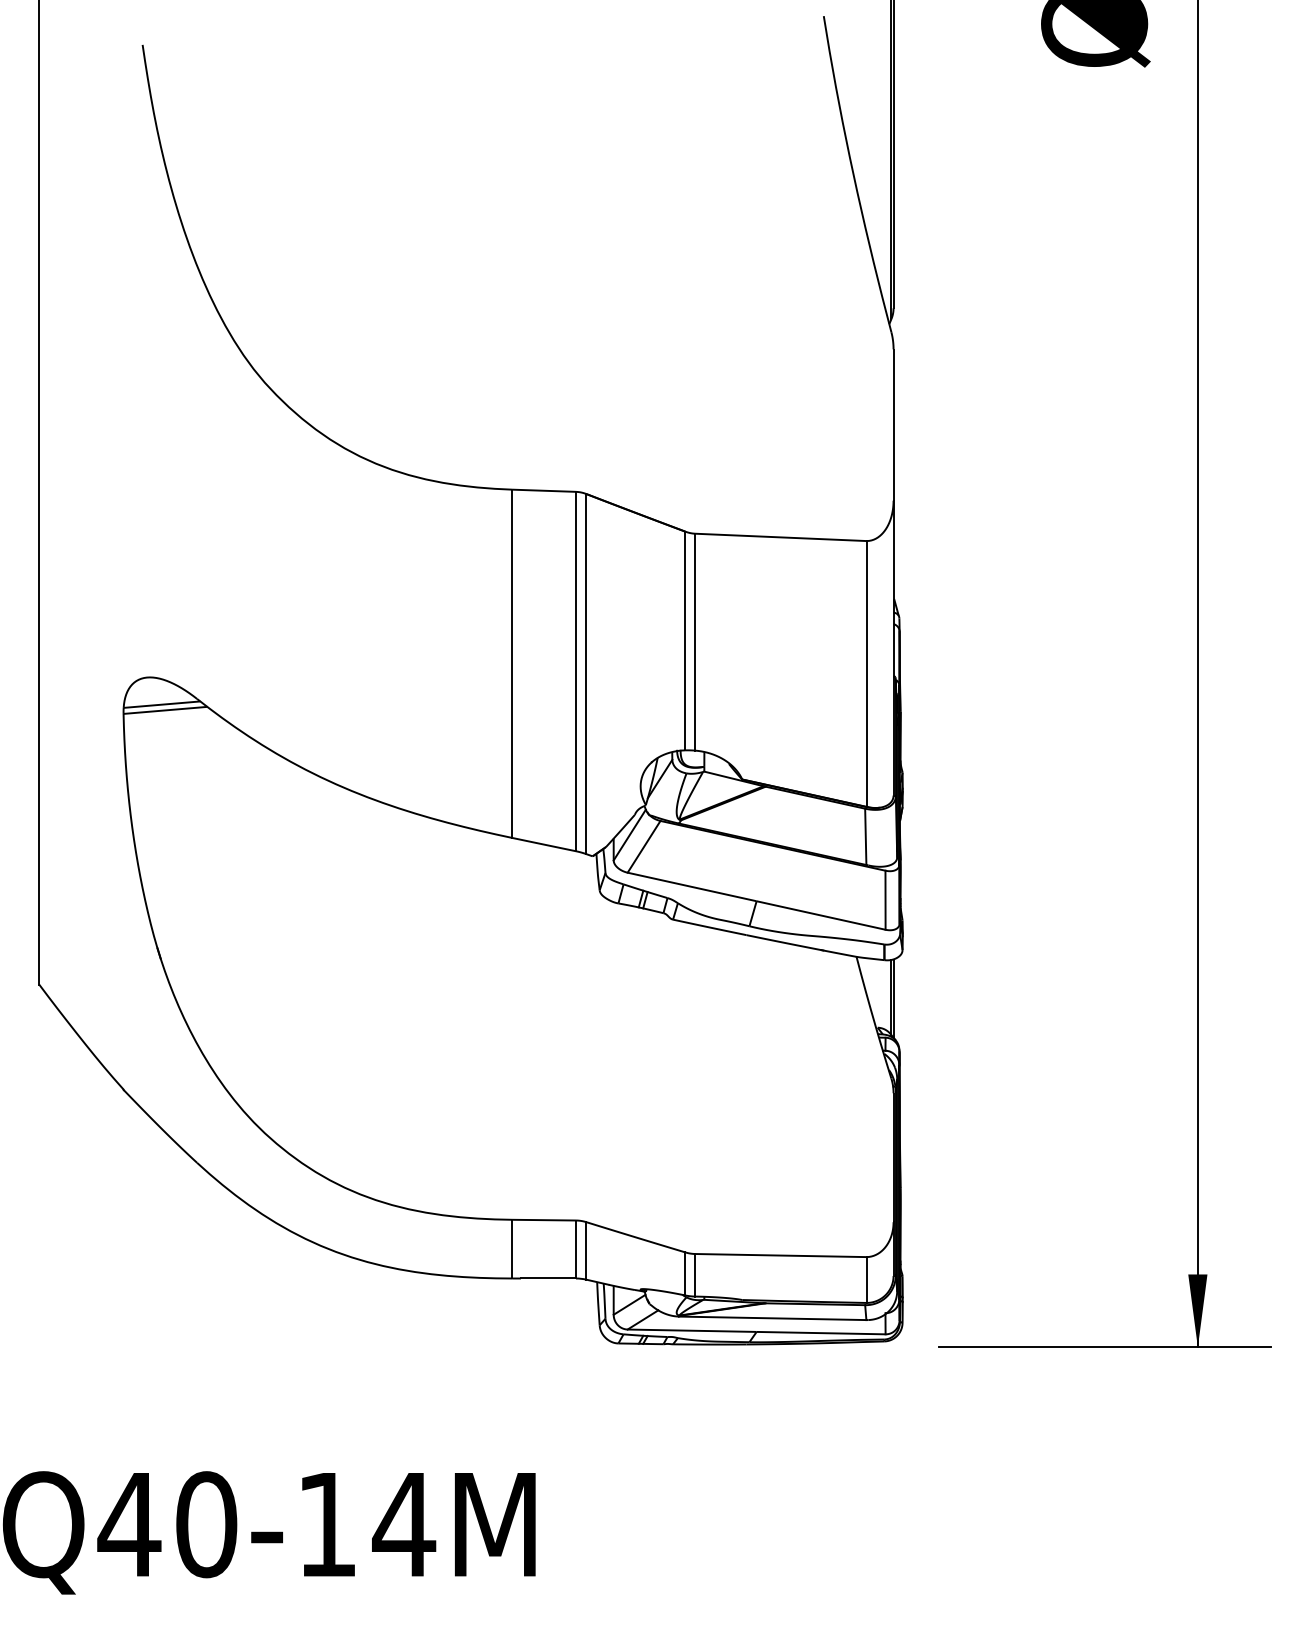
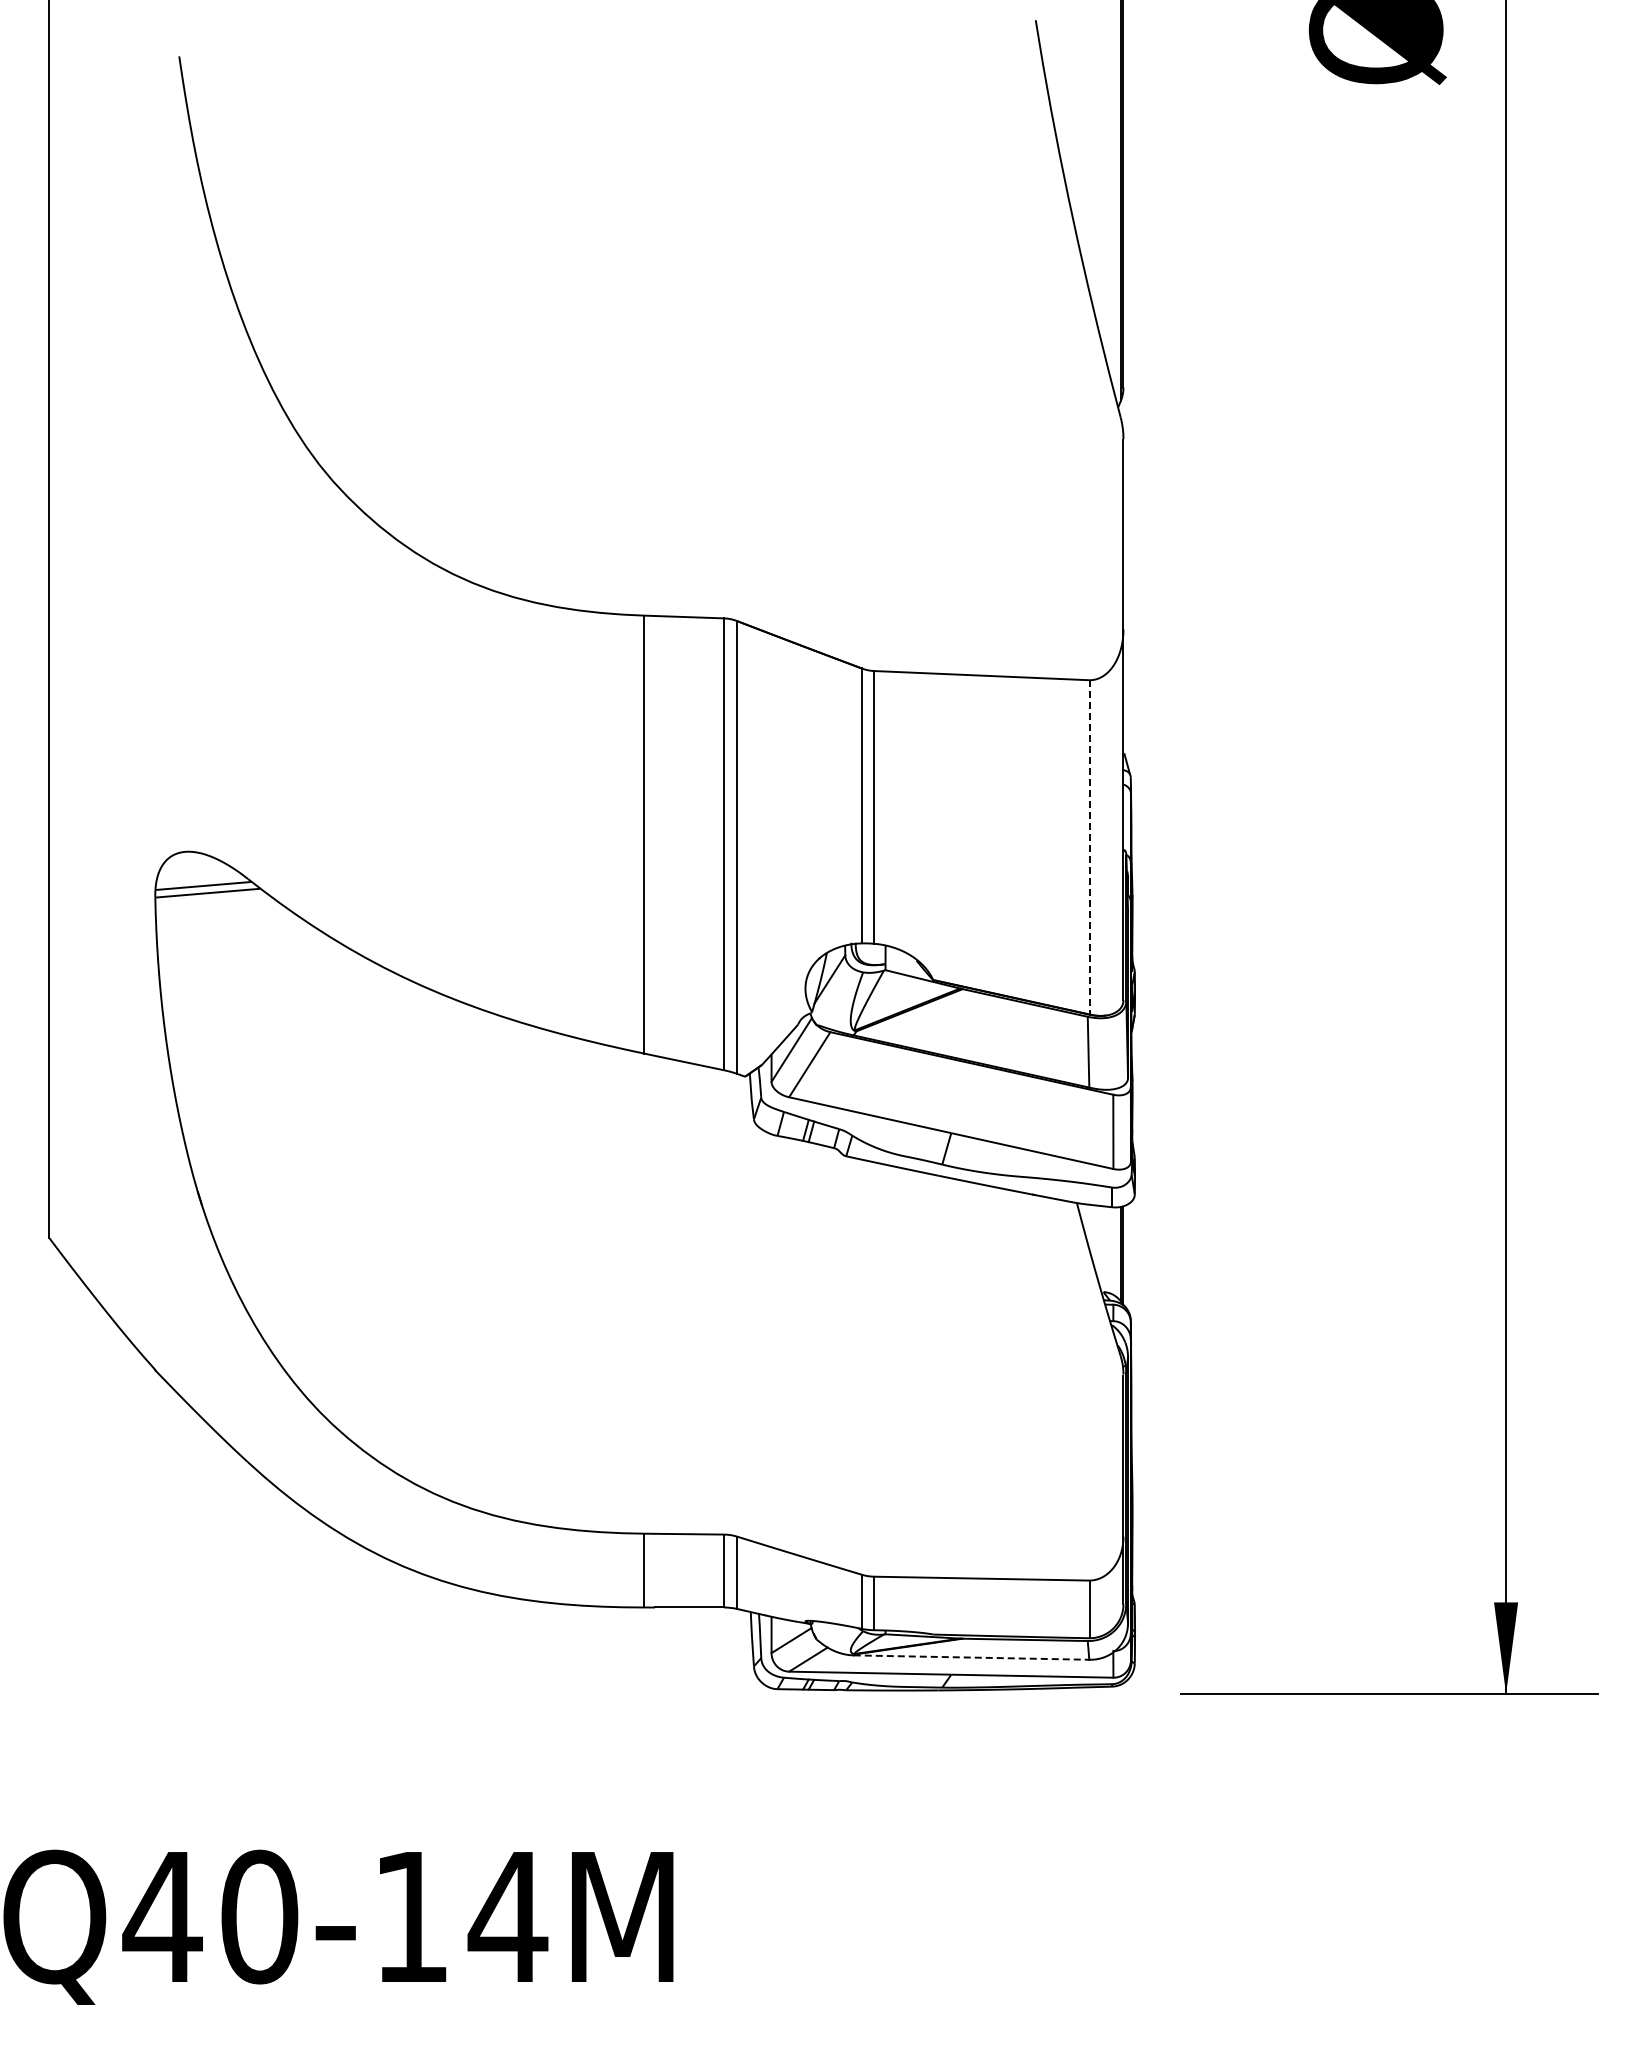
line: (866, 674) -> (1089, 847), solid -> dashed
line: (772, 1318) -> (971, 1657), solid -> dashed

